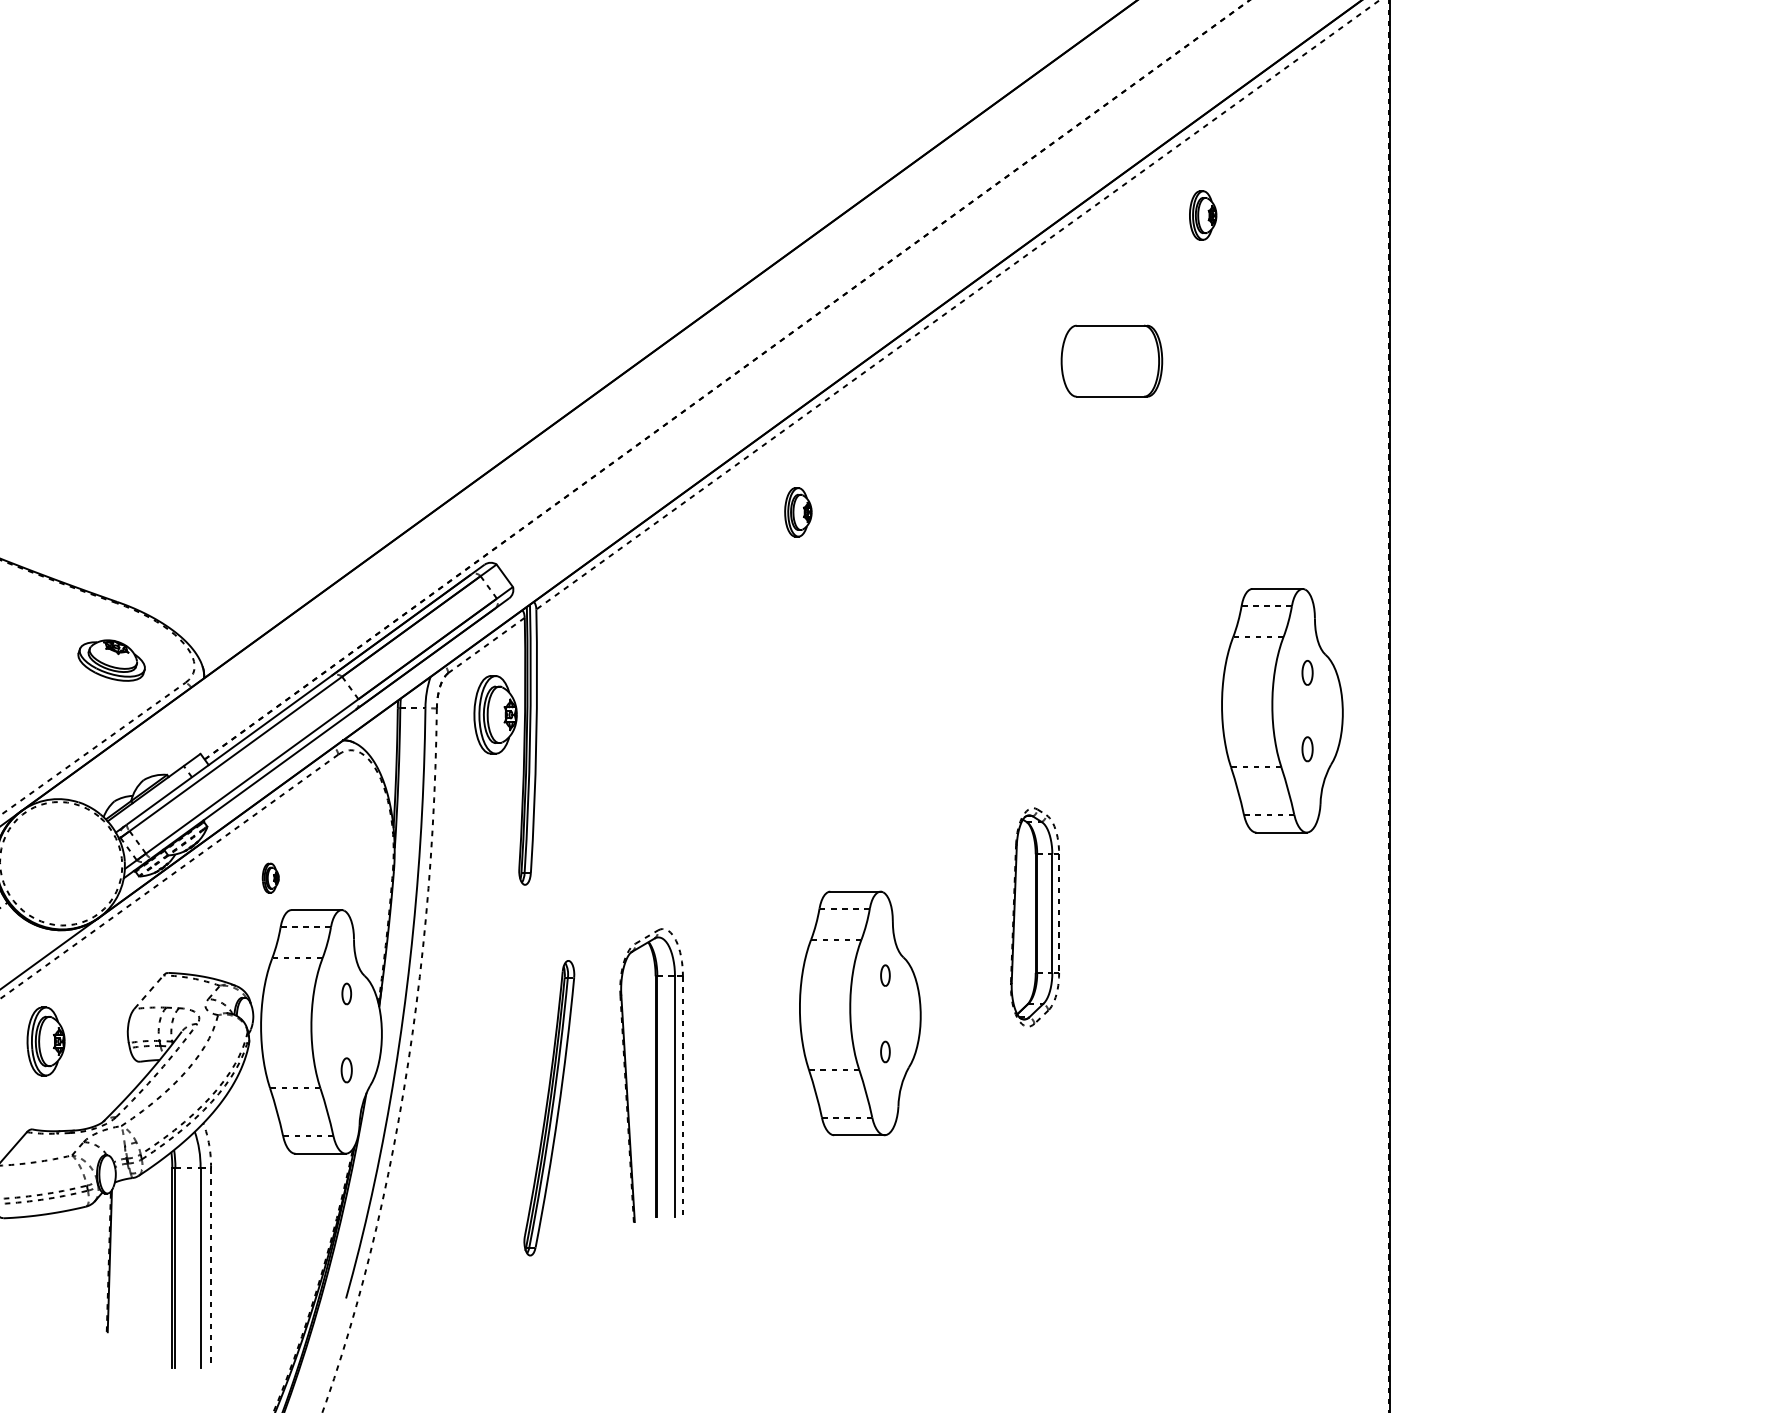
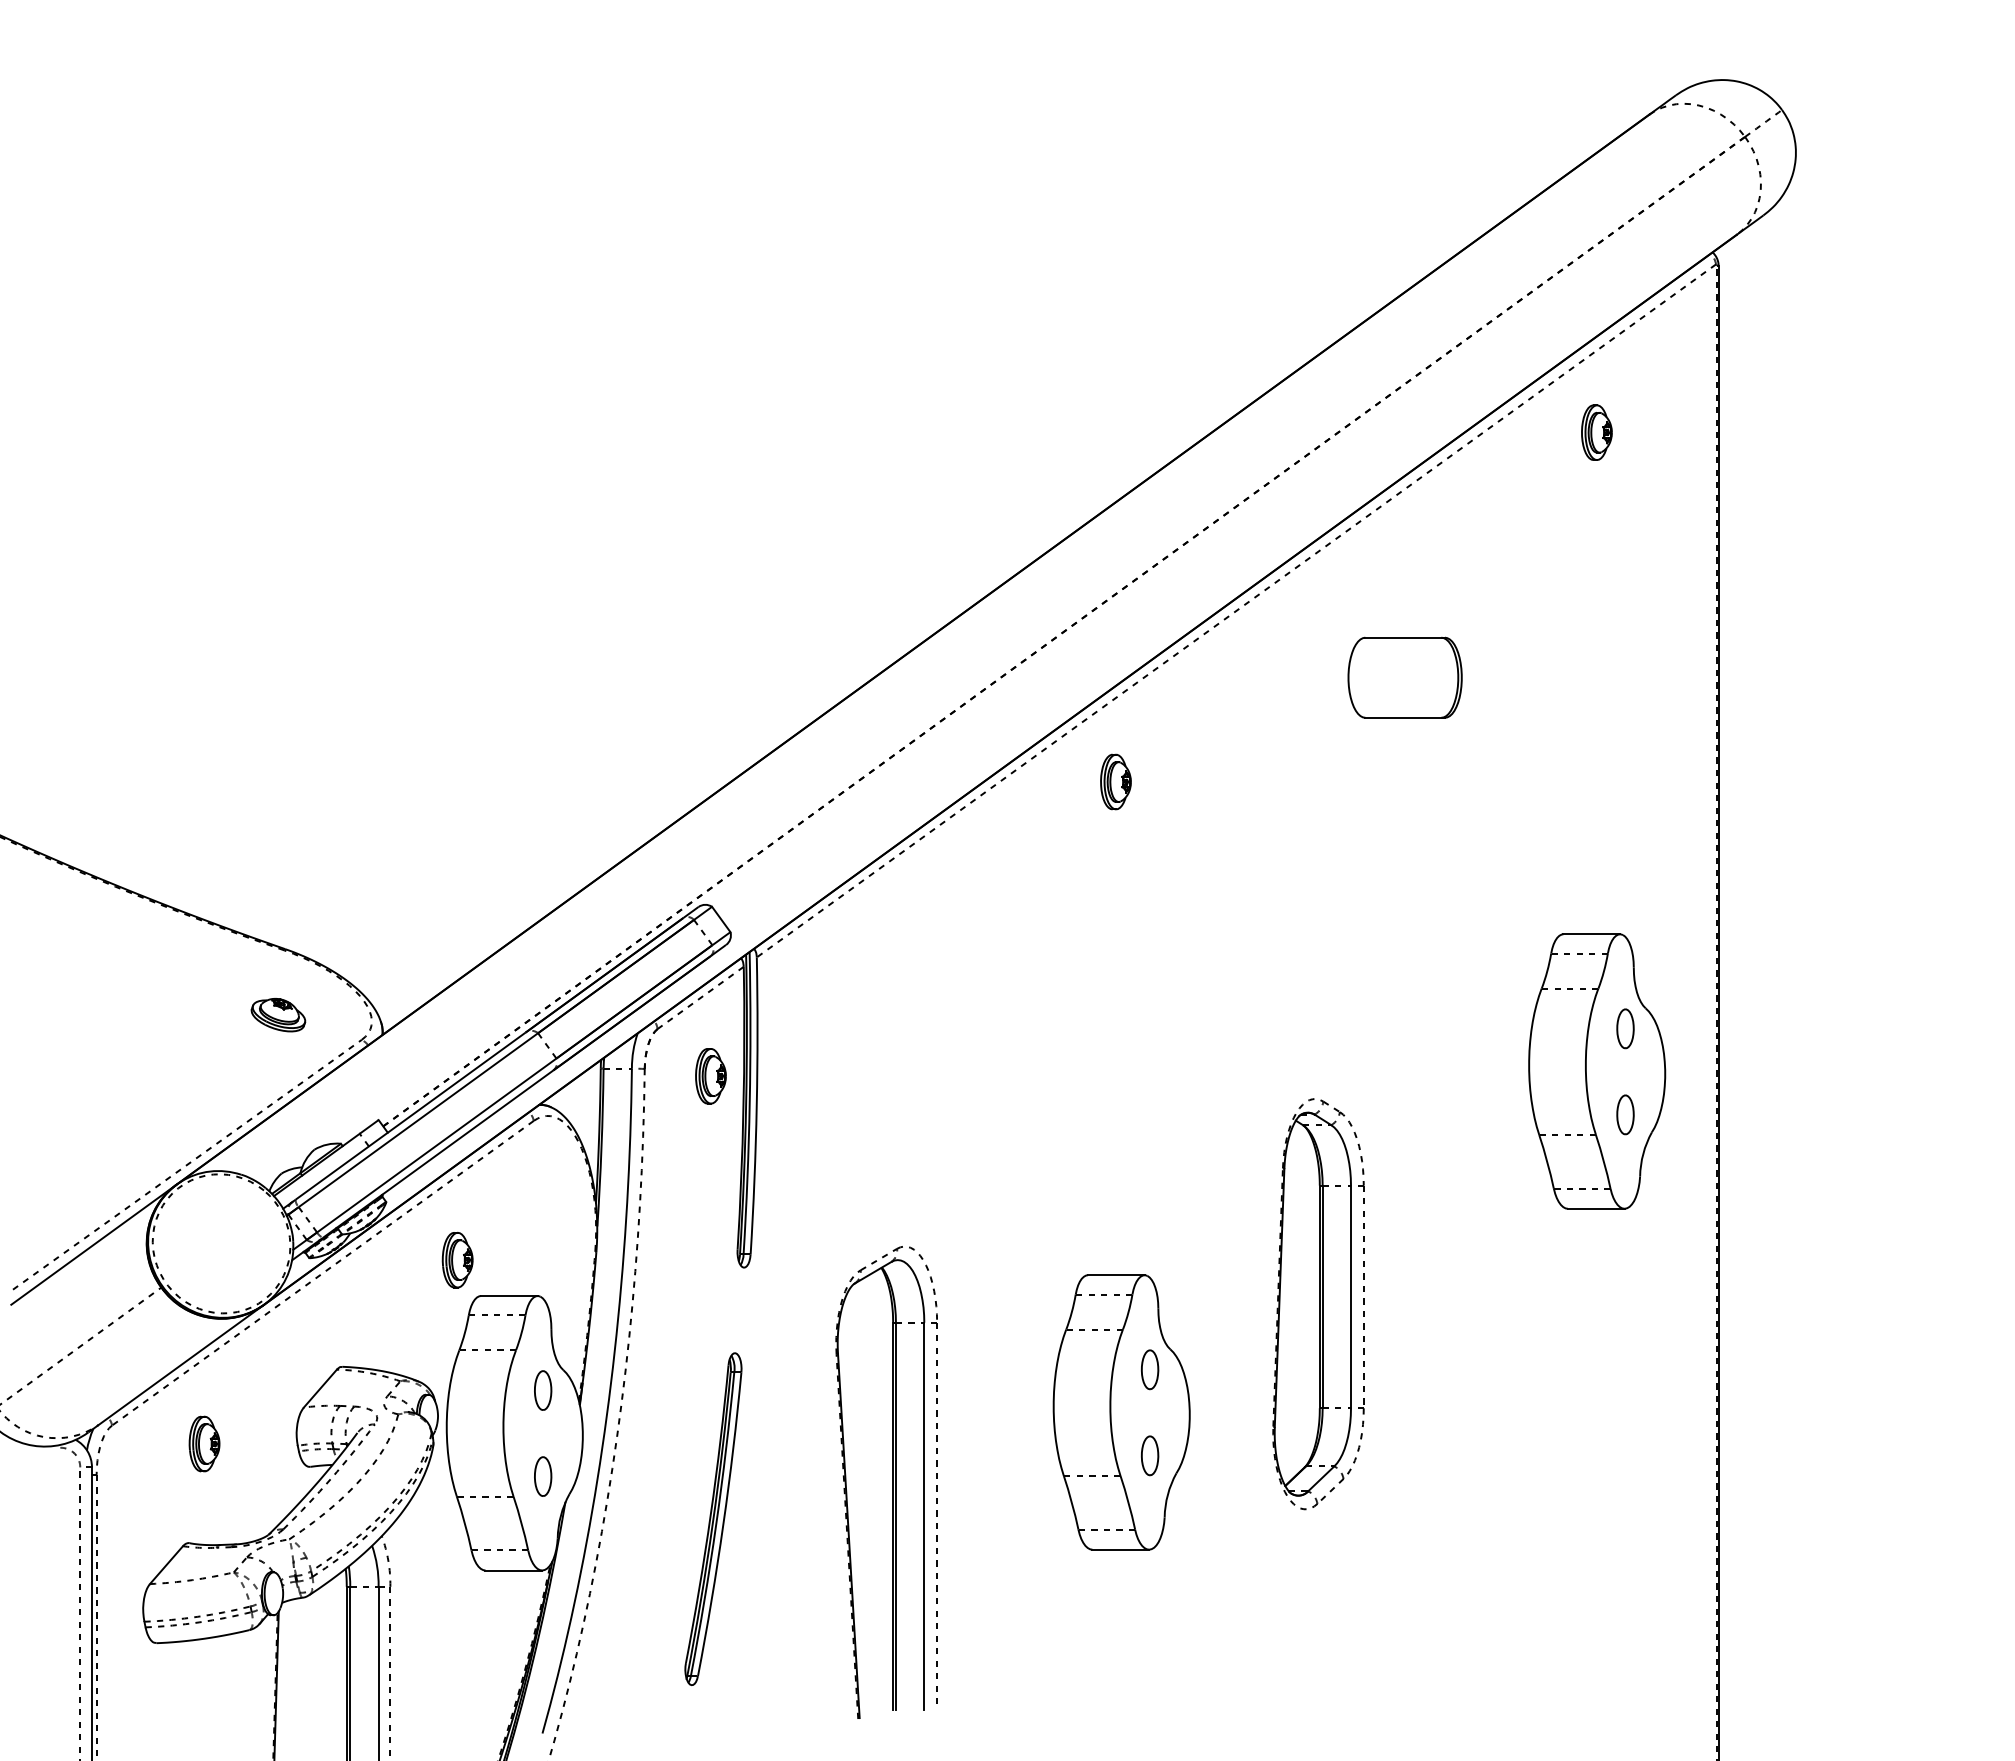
part: (1202, 215) -> (1596, 432), moved
part: (797, 511) -> (1115, 781), moved
part: (111, 661) -> (278, 1015), size x0.71
part: (1307, 672) -> (1625, 1028), size x1.43
part: (495, 715) -> (710, 1076), size x0.62
part: (1307, 748) -> (1625, 1114), size x1.43
part: (270, 877) -> (457, 1259), size x1.67
part: (1035, 917) -> (1318, 1304), size x1.67
part: (884, 975) -> (1149, 1369), size x1.67
line: (148, 992) -> (320, 1388), dashed -> solid
part: (346, 993) -> (543, 1390), size x1.67
part: (46, 1041) -> (204, 1443), size x0.71
part: (884, 1051) -> (1149, 1455), size x1.67
part: (346, 1070) -> (543, 1476), size x1.43
part: (651, 1075) -> (886, 1482), size x1.43
part: (549, 1107) -> (713, 1518), moved

